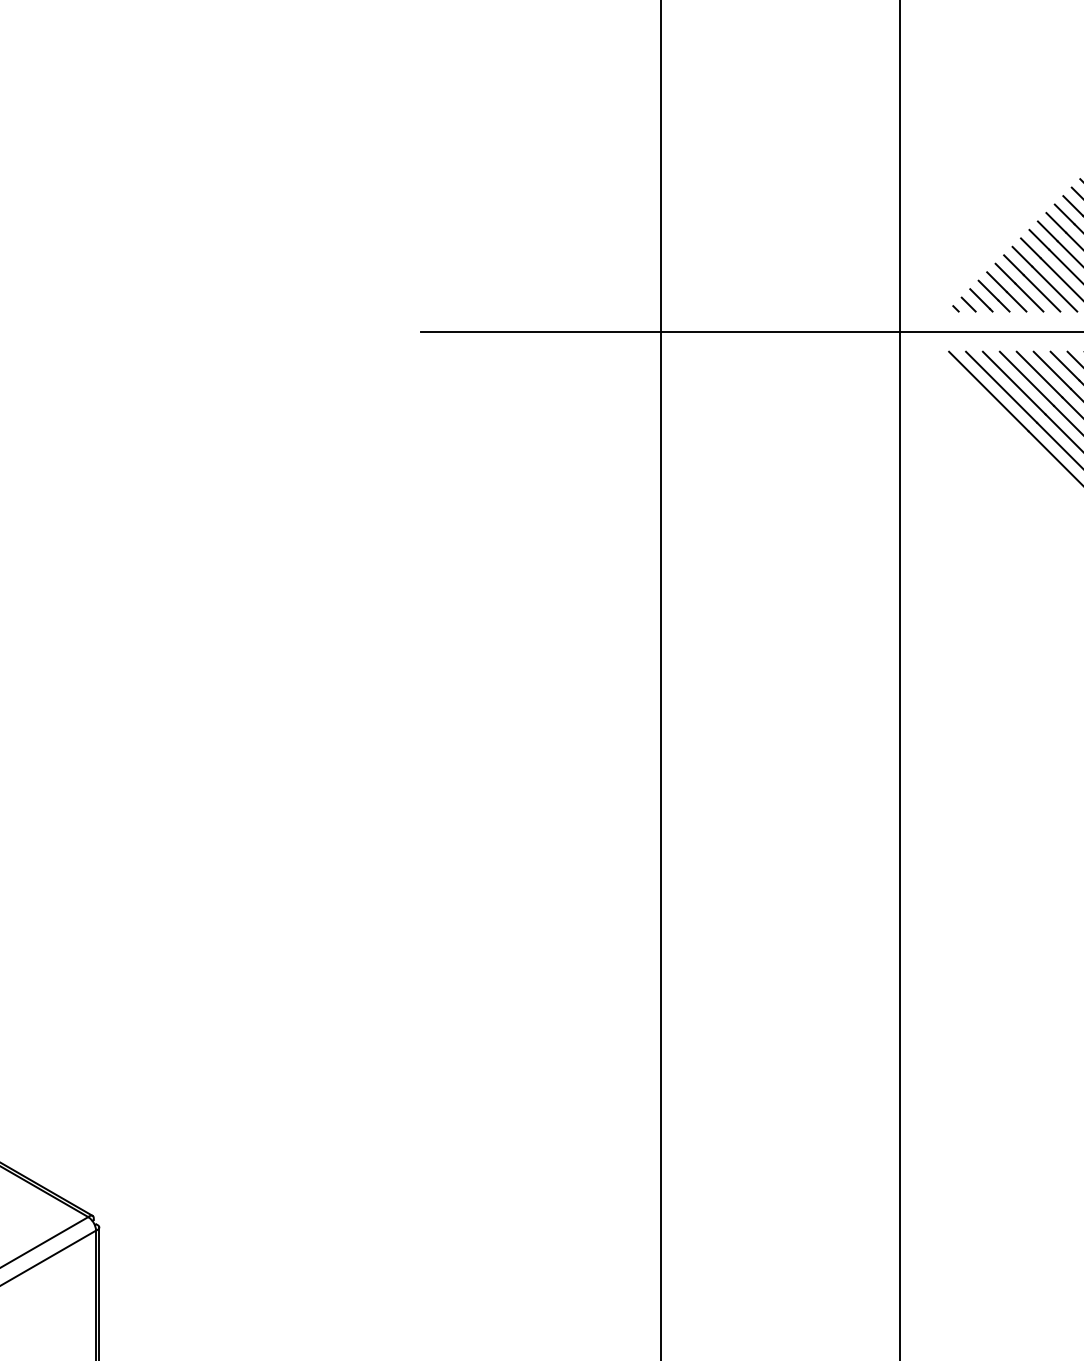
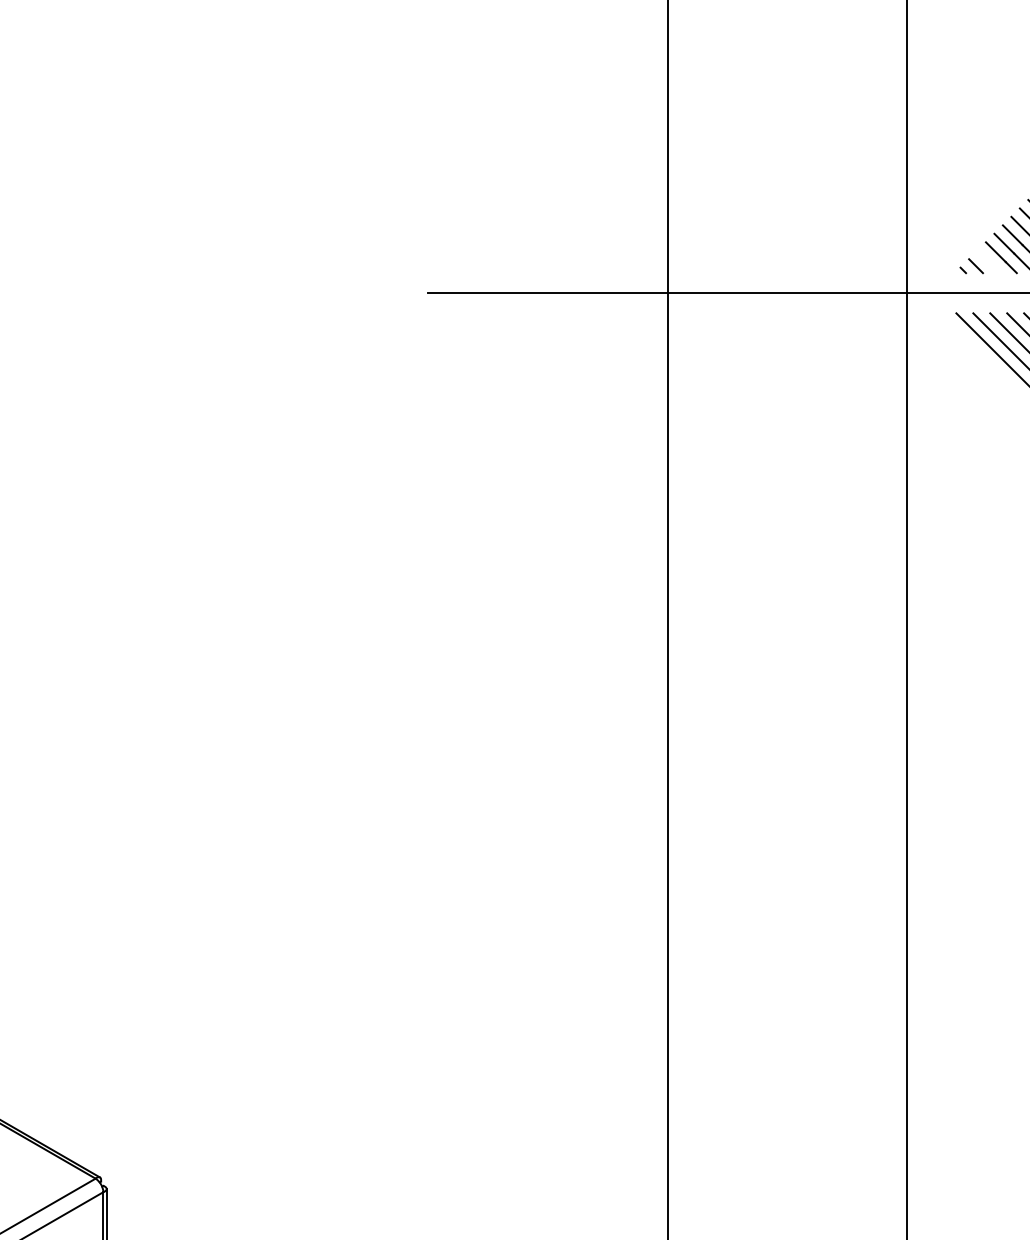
line: (981, 300) -> (988, 262), removed

